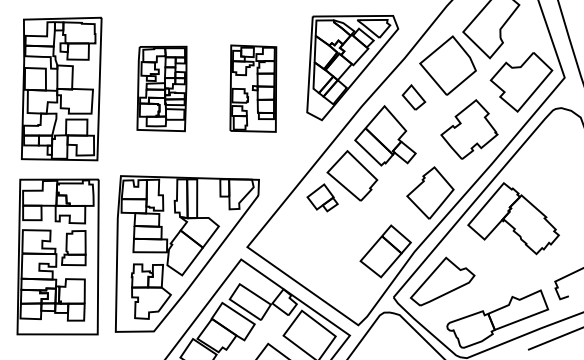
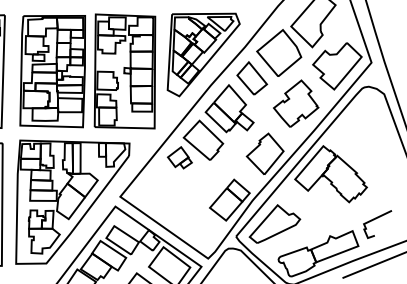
part: (161, 88) -> (52, 71), size x1.67
part: (253, 88) -> (125, 71), size x1.67
part: (413, 97) -> (251, 78), size x1.67

